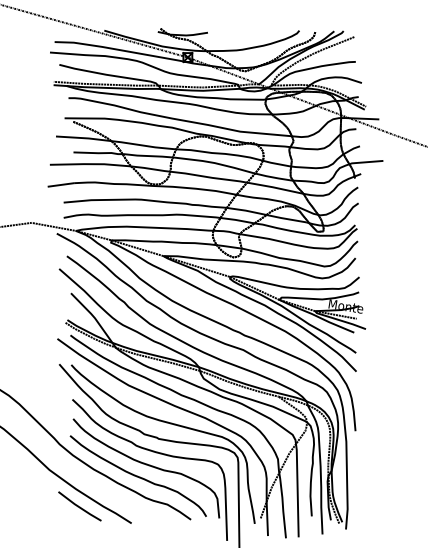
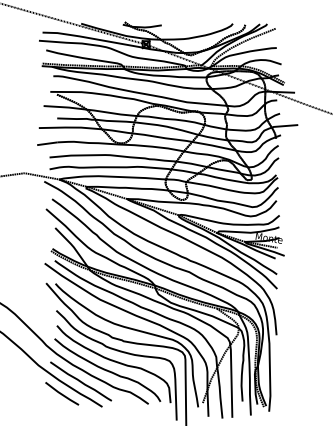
line: (104, 490) -> (81, 381), added

